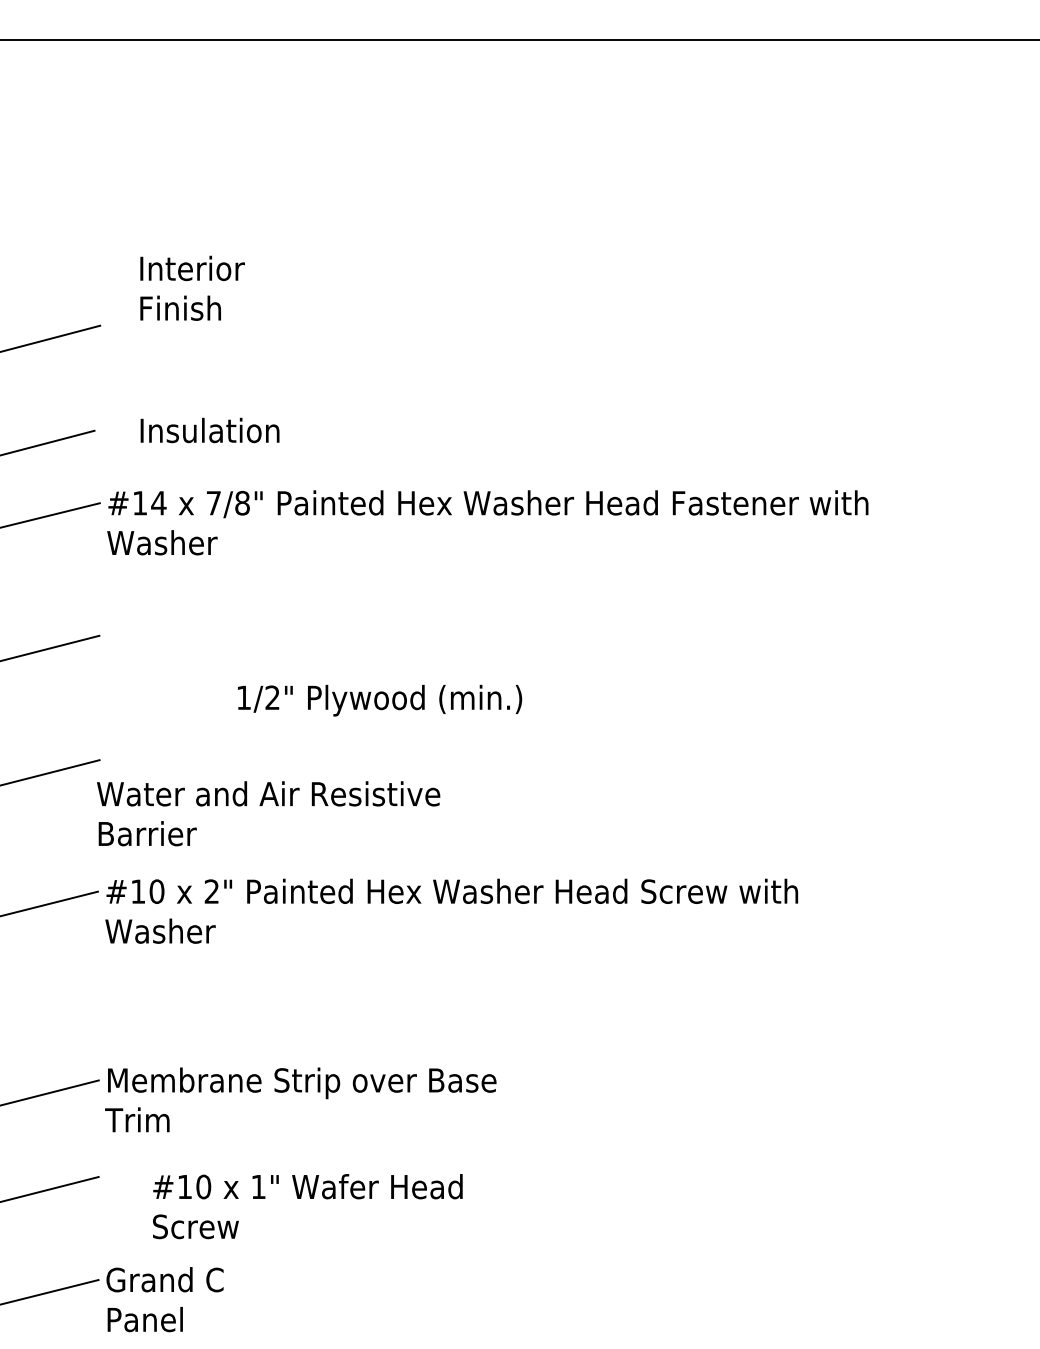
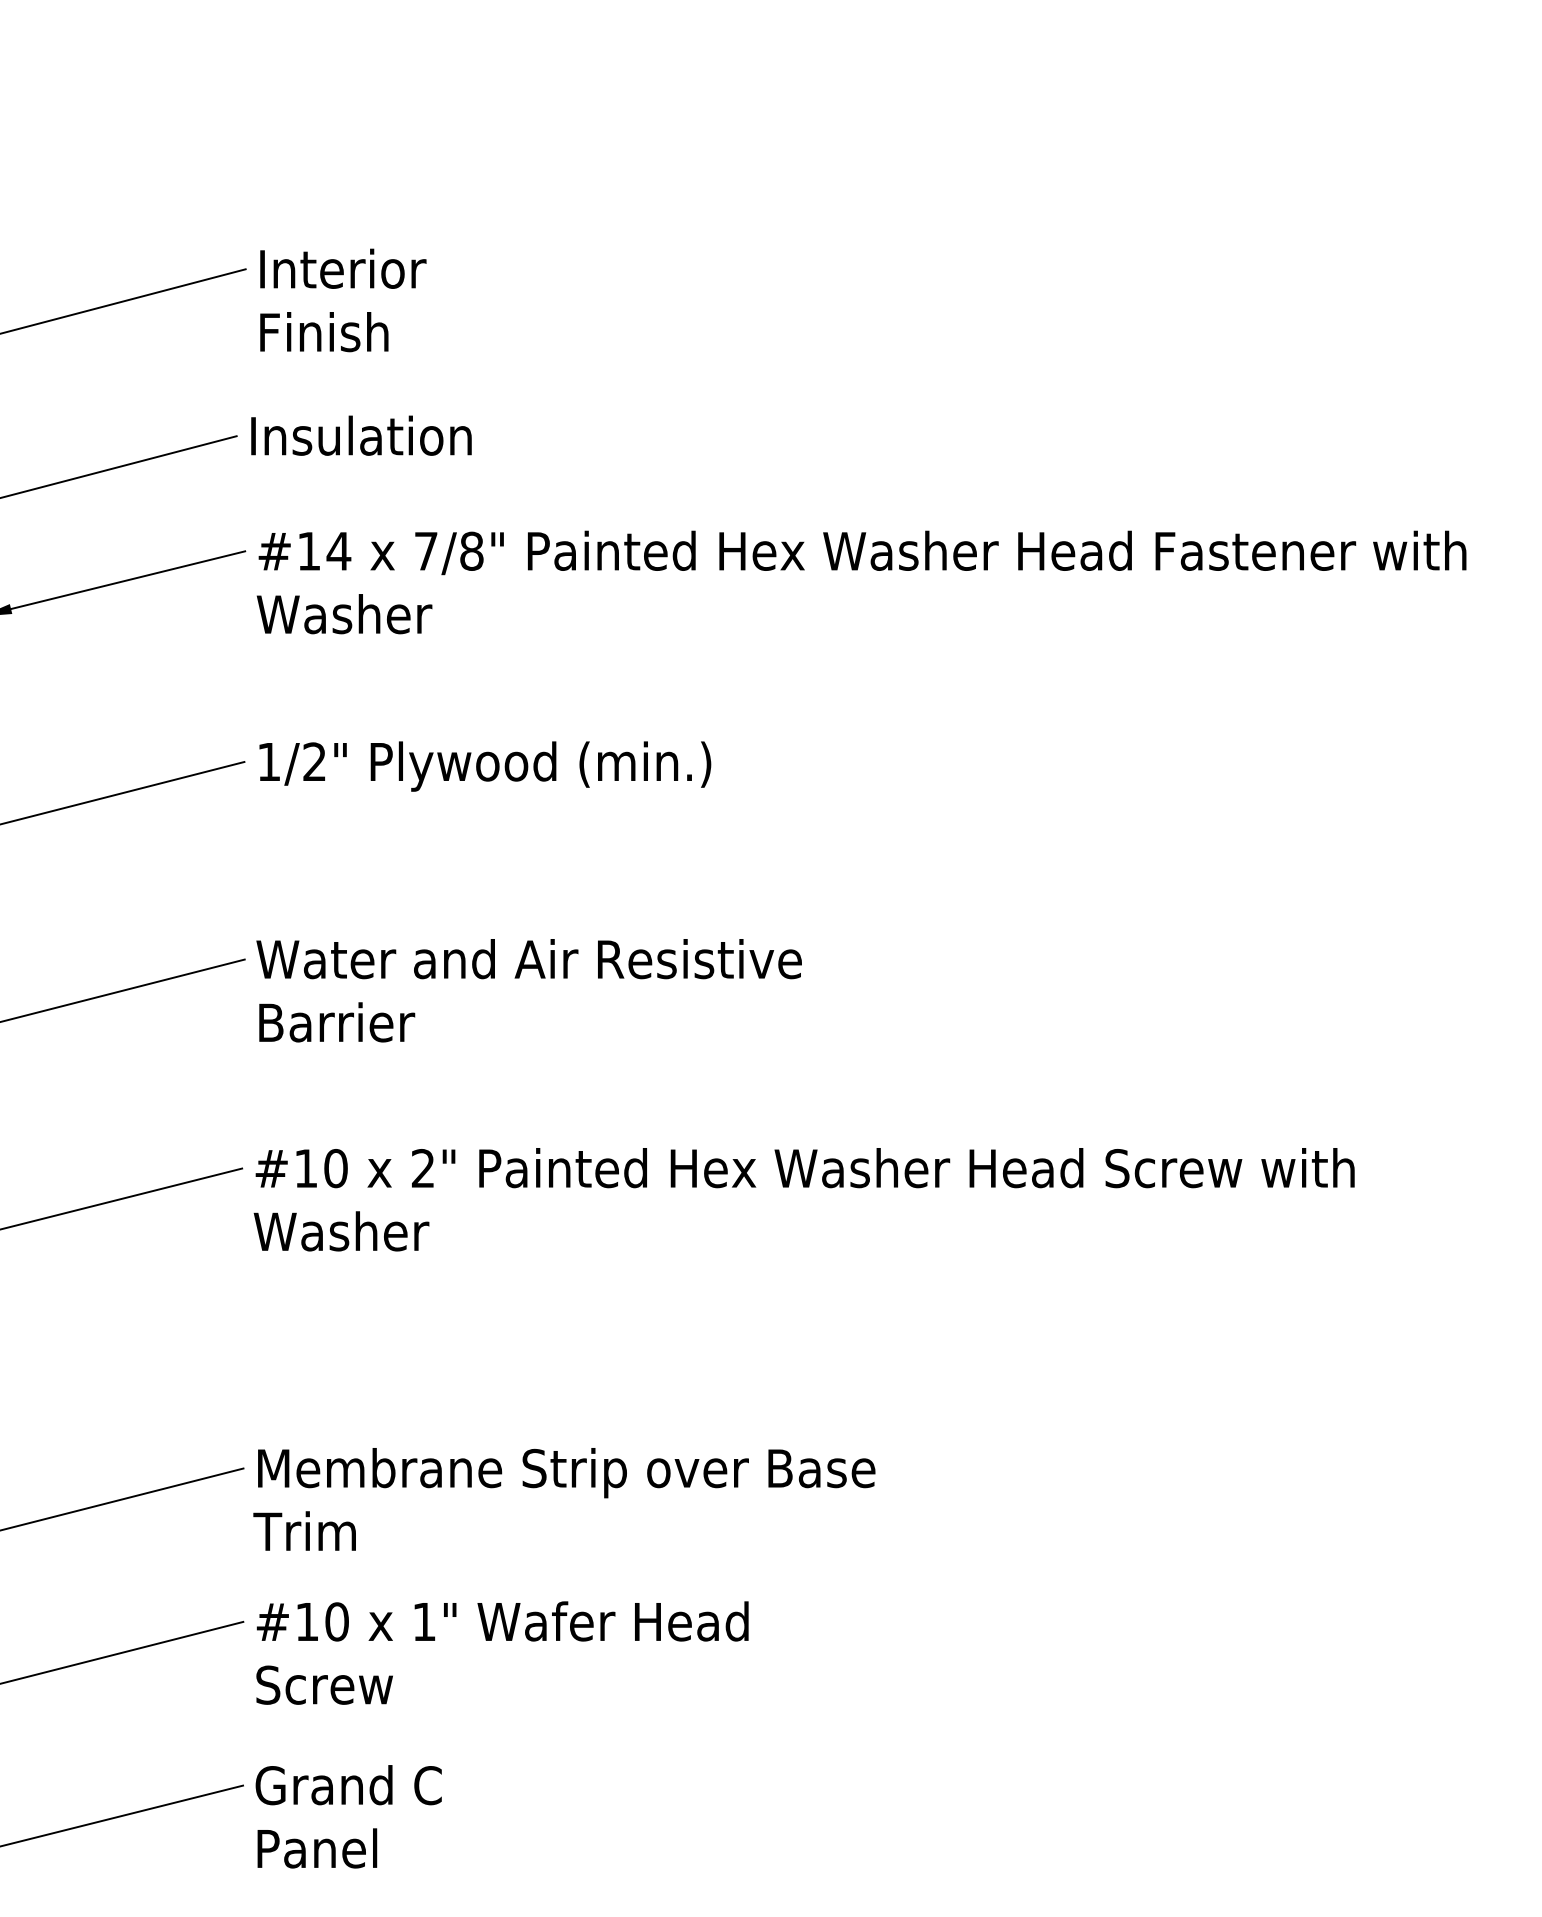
text: (192, 287) -> (343, 299), moved
text: (209, 430) -> (360, 435), moved
text: (380, 700) -> (486, 766), moved
text: (268, 813) -> (529, 990), moved
text: (307, 1206) -> (501, 1652), moved

